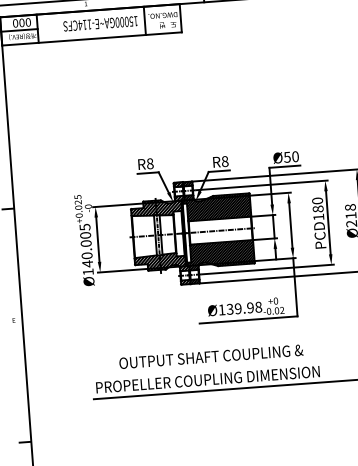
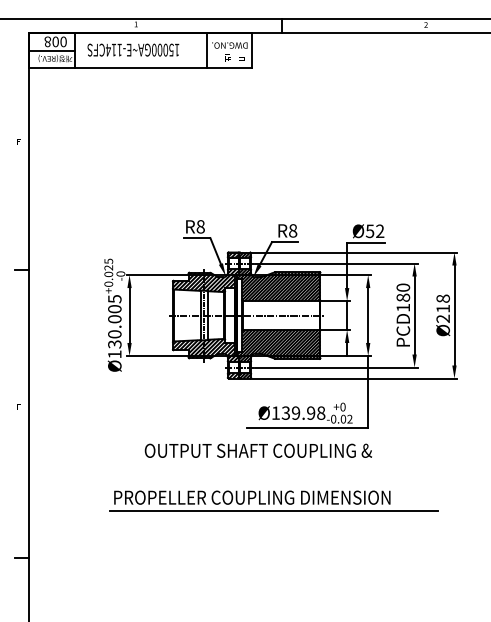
text: (15, 23) -> (47, 41), 000 -> 008
text: (100, 23) -> (133, 49), moved
text: (295, 156) -> (380, 231), Ø50 -> Ø52
text: (87, 264) -> (114, 344), Ø140.005 -> Ø130.005
text: (210, 356) -> (257, 450), moved

